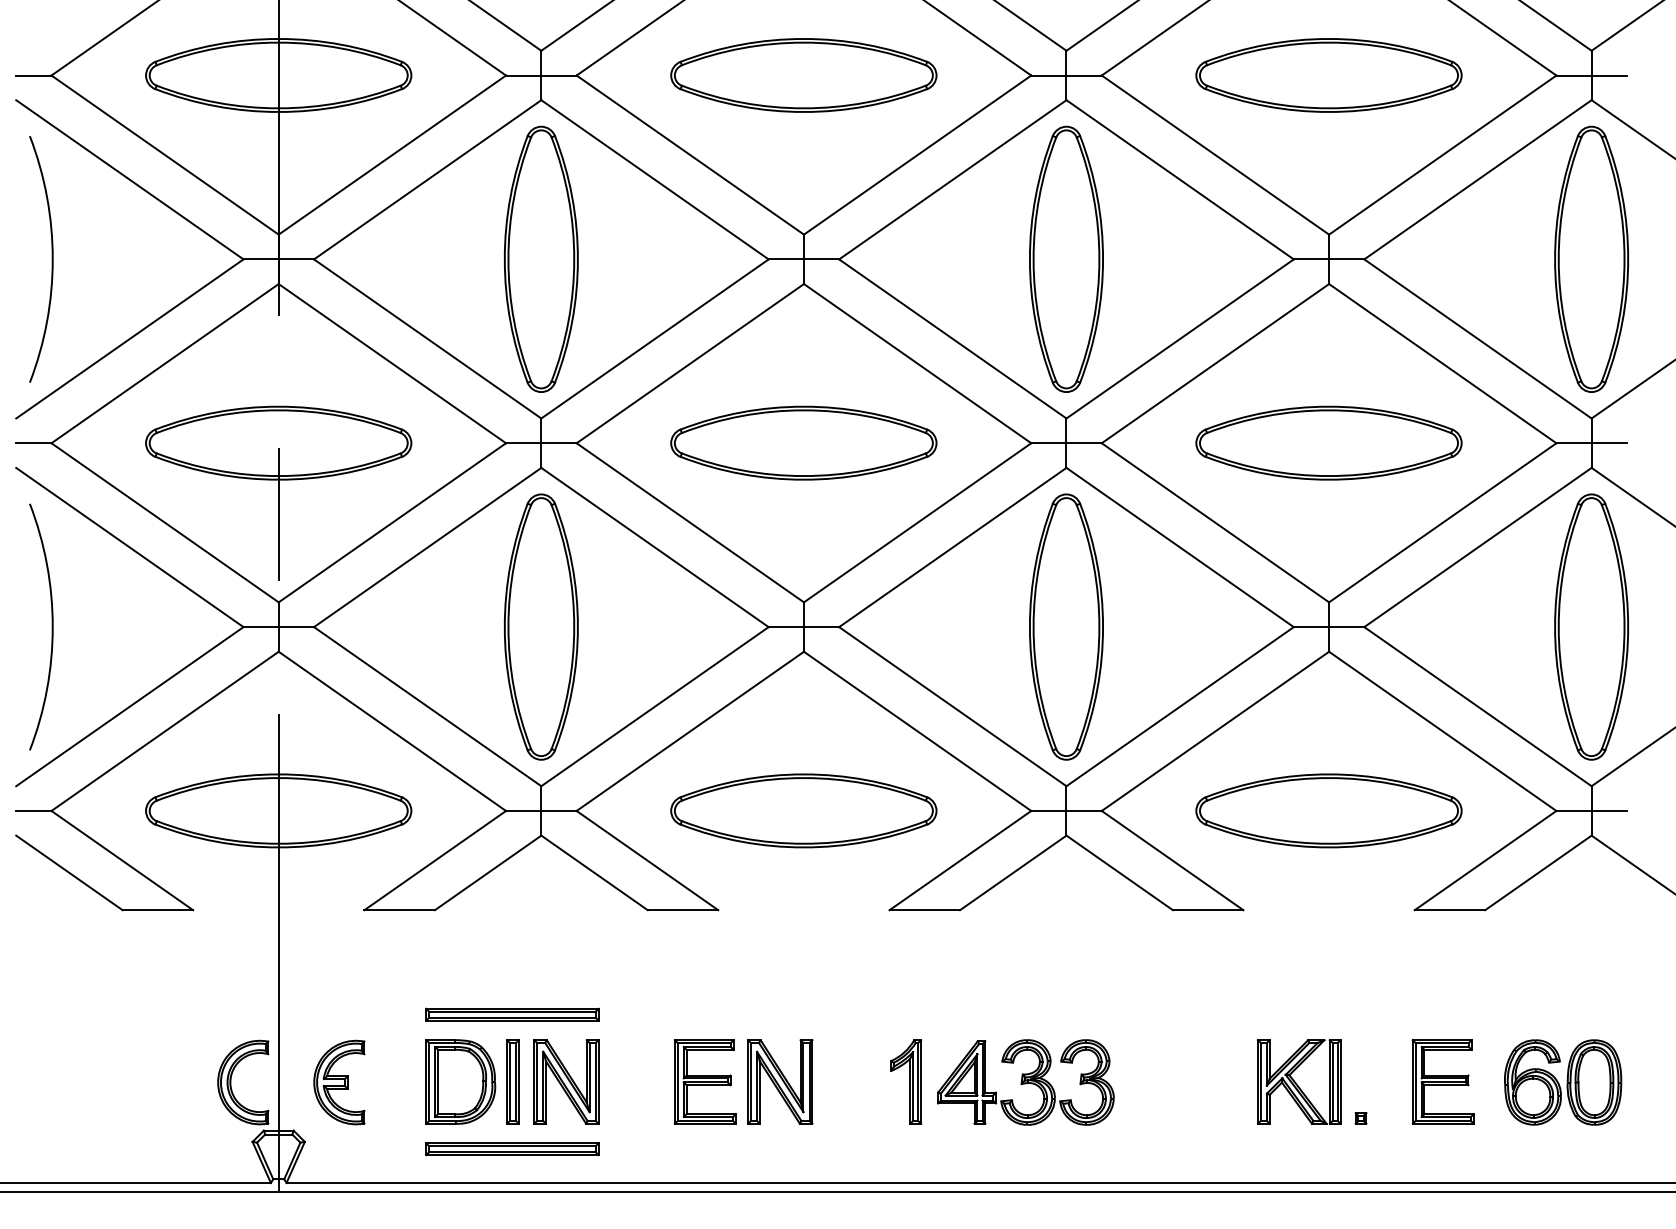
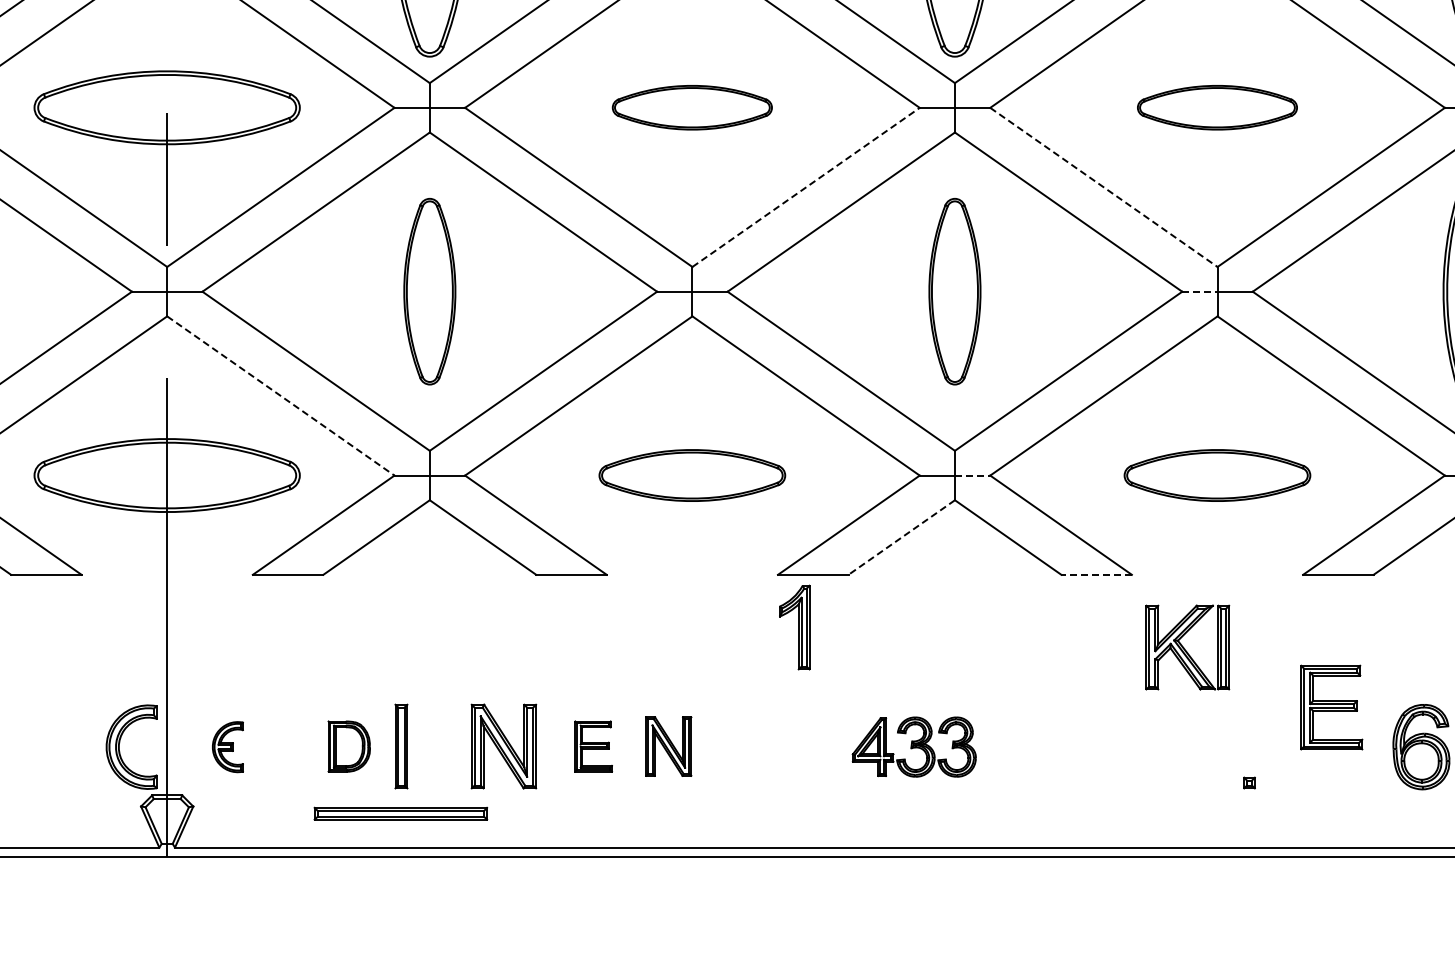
part: (803, 442) -> (691, 107), size x0.6
part: (1328, 442) -> (1216, 107), size x0.6
line: (917, 522) -> (805, 187), solid -> dashed
line: (1215, 522) -> (1103, 187), solid -> dashed
part: (541, 626) -> (429, 291), size x0.7
part: (1066, 626) -> (954, 291), size x0.7
line: (1311, 627) -> (1199, 292), solid -> dashed
line: (392, 731) -> (280, 396), solid -> dashed
part: (803, 810) -> (691, 475), size x0.7
line: (1084, 810) -> (972, 475), solid -> dashed
part: (1328, 810) -> (1216, 475), size x0.7
line: (1013, 872) -> (901, 537), solid -> dashed
line: (1207, 910) -> (1095, 575), solid -> dashed
part: (512, 1014) -> (400, 679), removed
part: (460, 1081) -> (348, 746), size x0.6
part: (566, 1081) -> (503, 746), moved
part: (704, 1081) -> (592, 746), size x0.6
part: (780, 1081) -> (668, 746), size x0.7
part: (906, 1081) -> (794, 627), moved
part: (1298, 1081) -> (1186, 647), moved
part: (1442, 1081) -> (1330, 707), moved
part: (339, 1082) -> (227, 747), size x0.6
part: (1025, 1082) -> (913, 747), size x0.7

